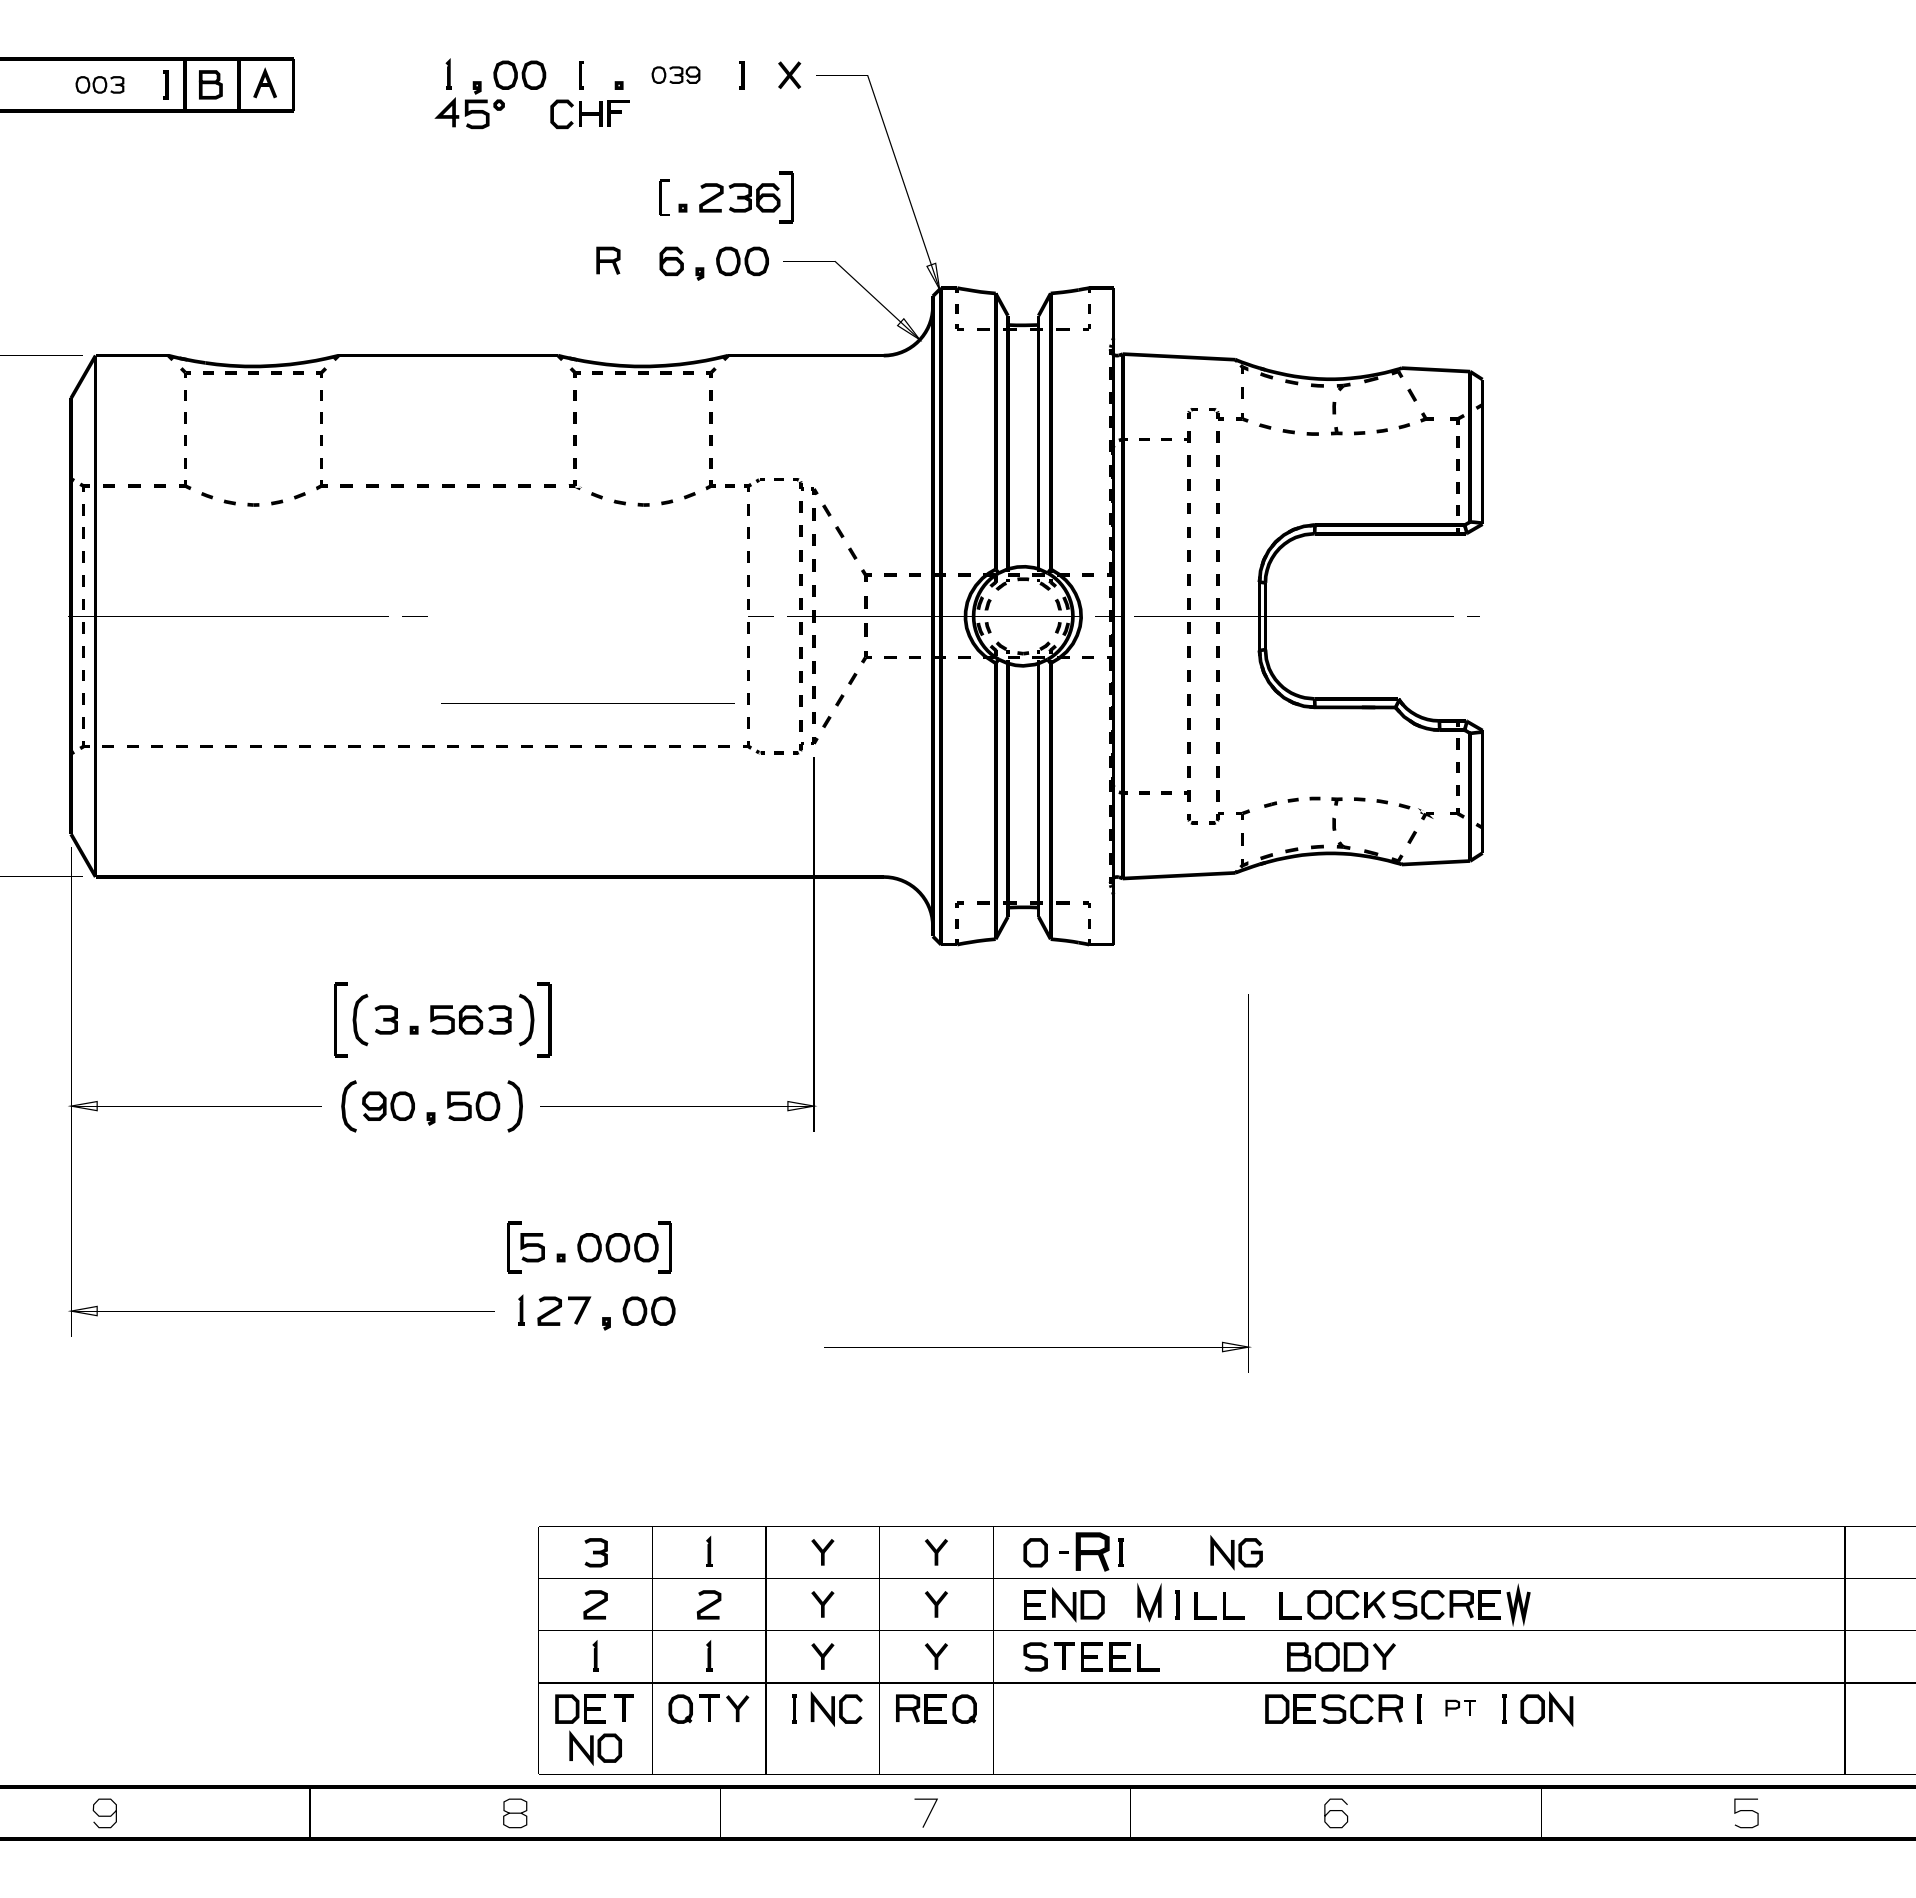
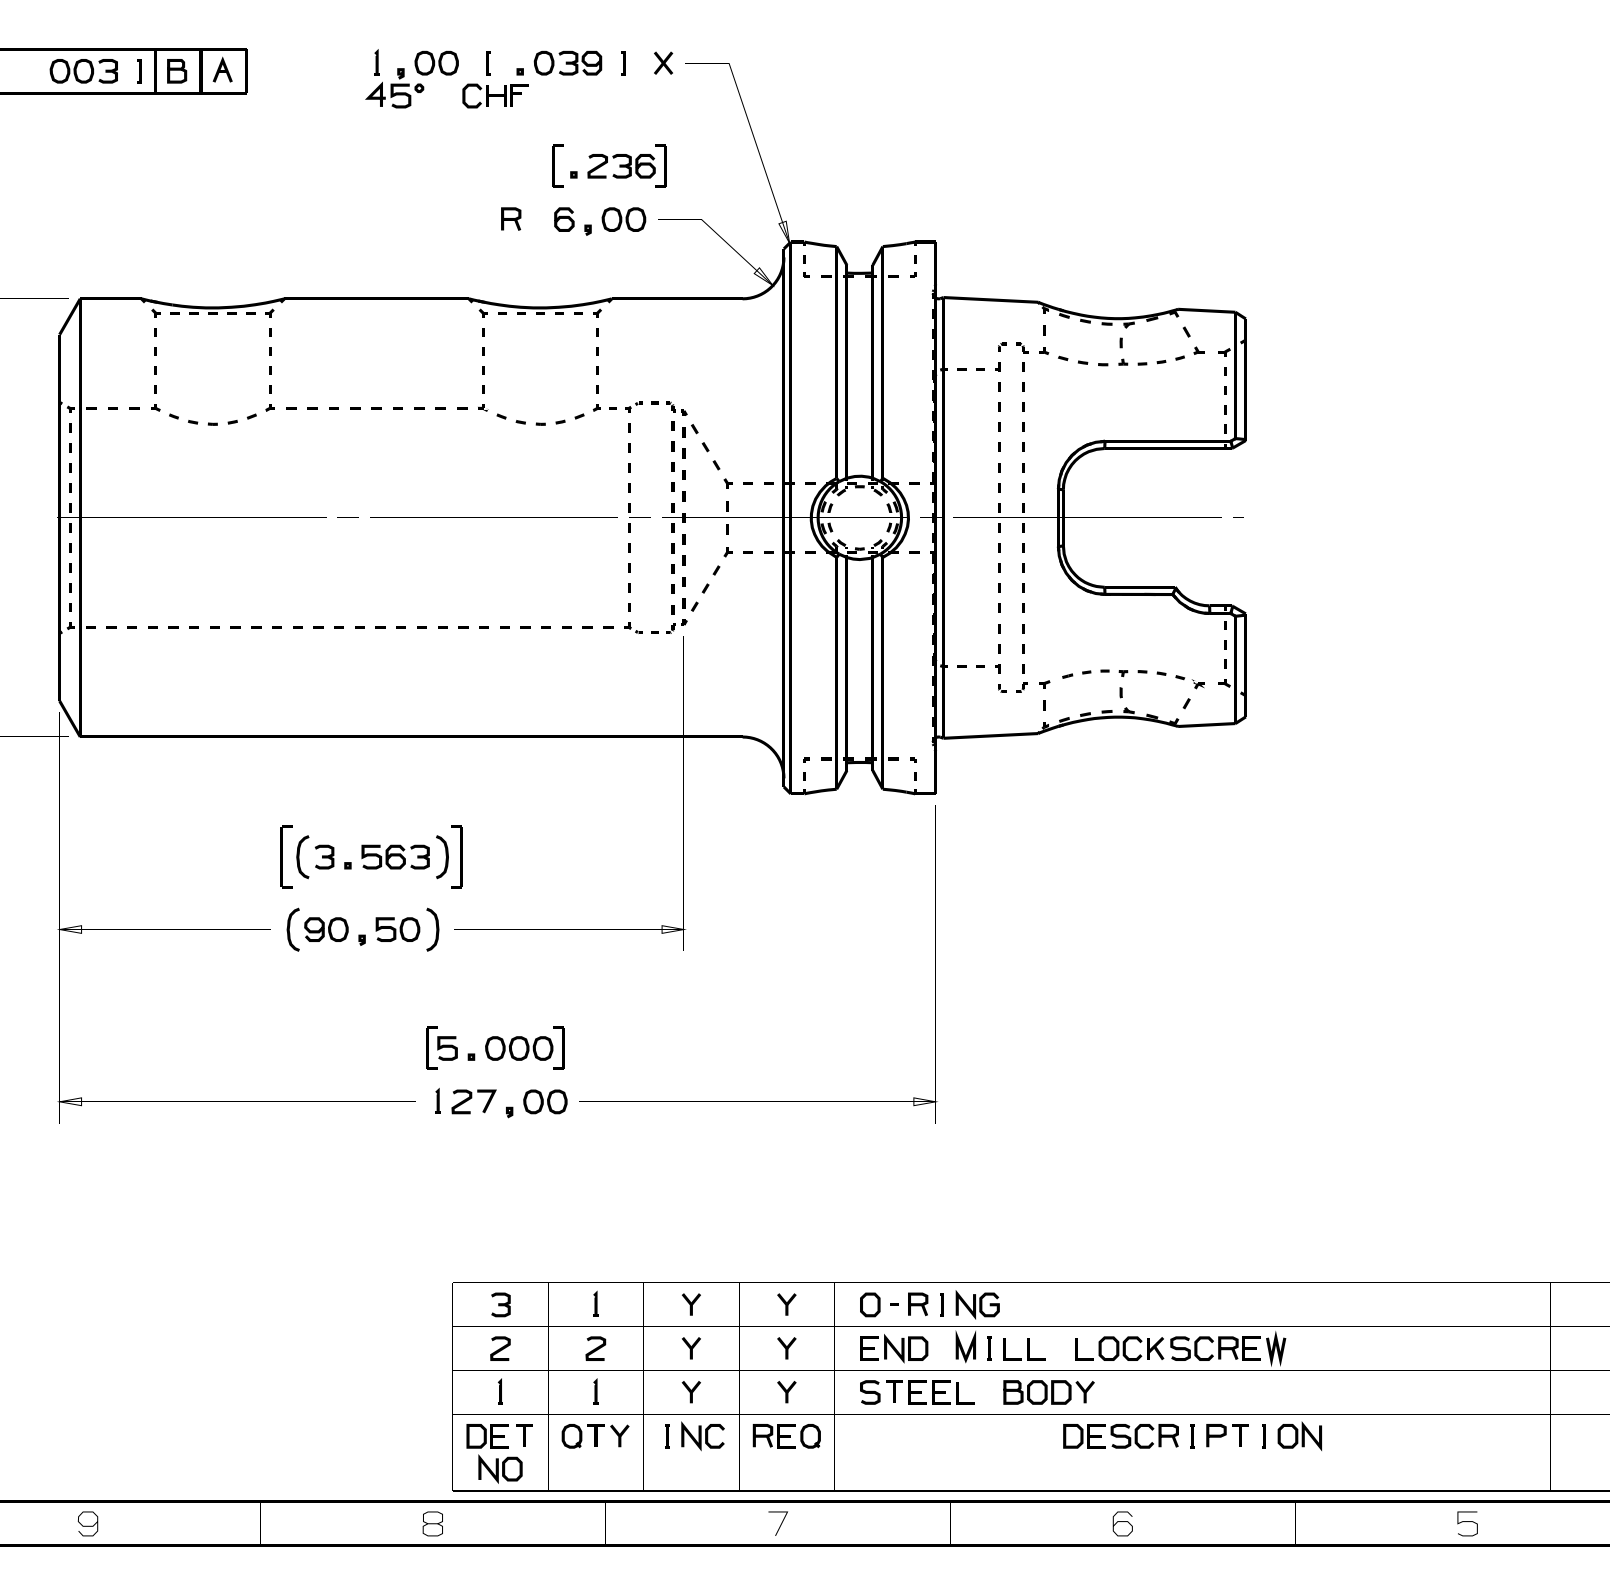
part: (675, 74) -> (567, 62), size x1.67
part: (99, 84) -> (83, 70), size x1.67
part: (664, 197) -> (558, 165), size x1.43
line: (587, 703) -> (493, 518), moved
part: (1037, 1347) -> (758, 1102), moved
part: (1092, 1552) -> (918, 1304), size x0.71
part: (1236, 1552) -> (977, 1304), moved
part: (1341, 1656) -> (1049, 1392), moved
part: (1460, 1707) -> (1227, 1434), size x1.67

